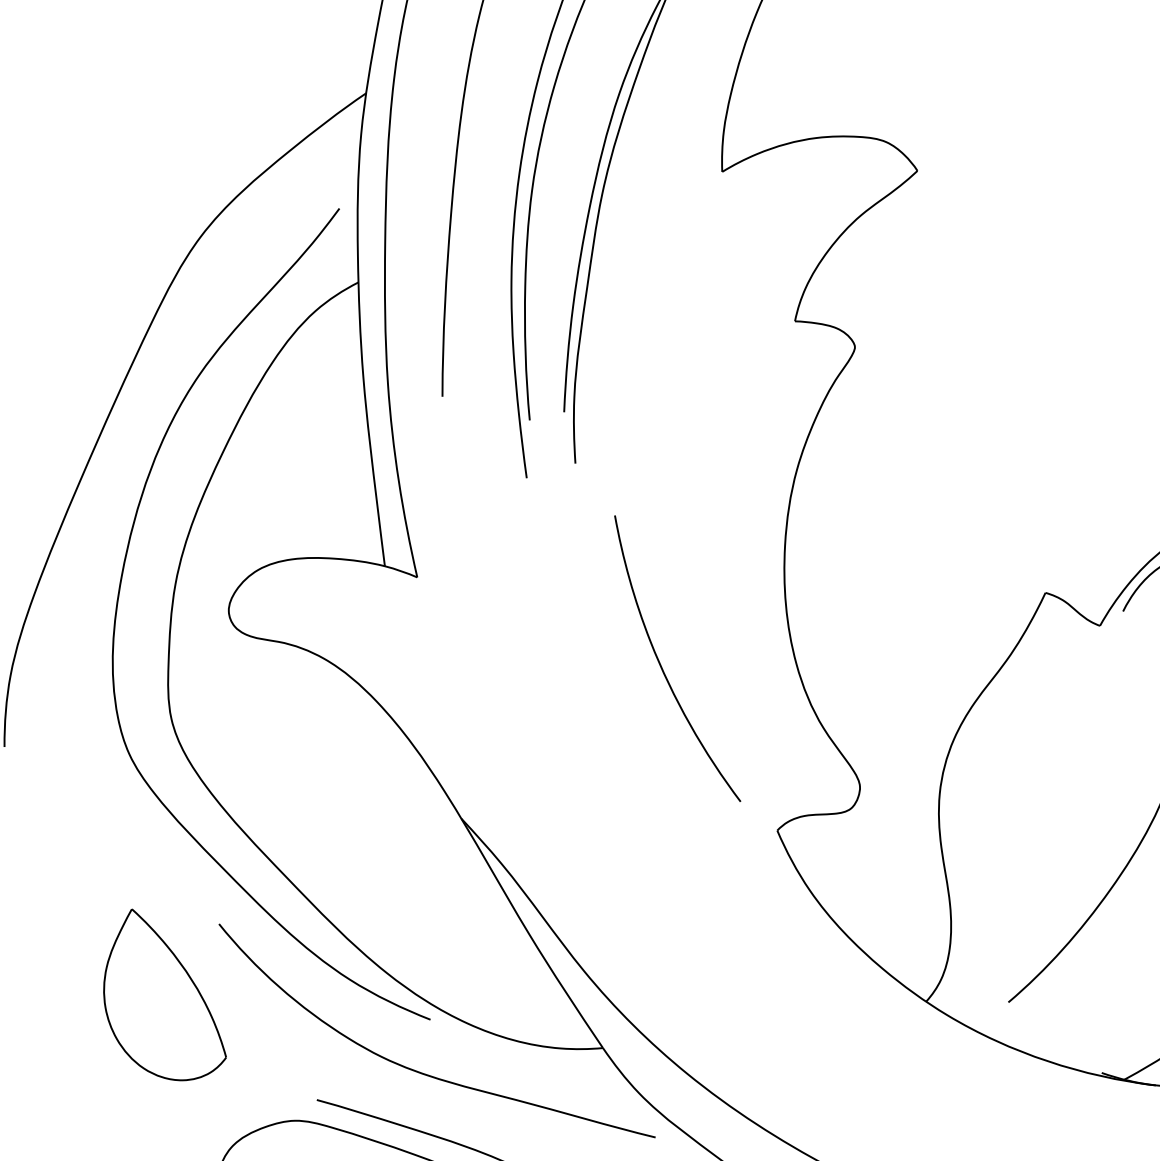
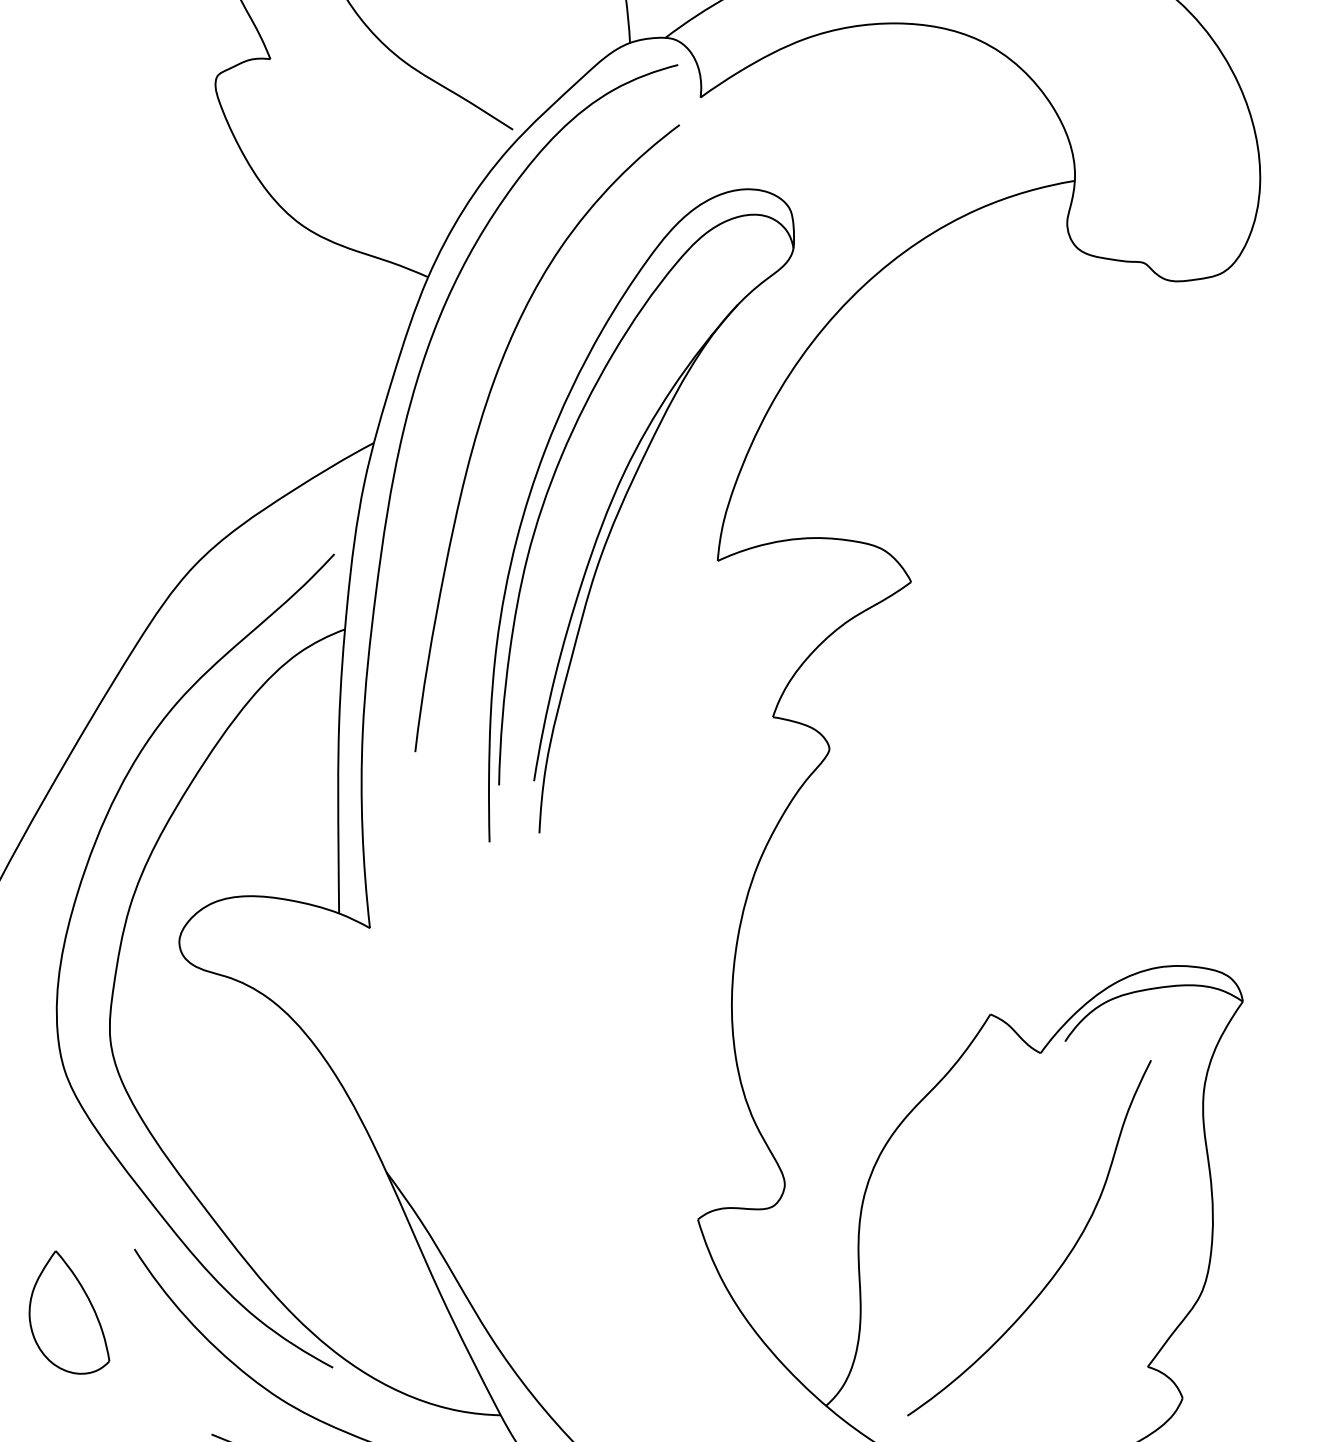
curve: (662, 665) -> (602, 1043), removed
part: (161, 994) -> (69, 1312), size x0.7

